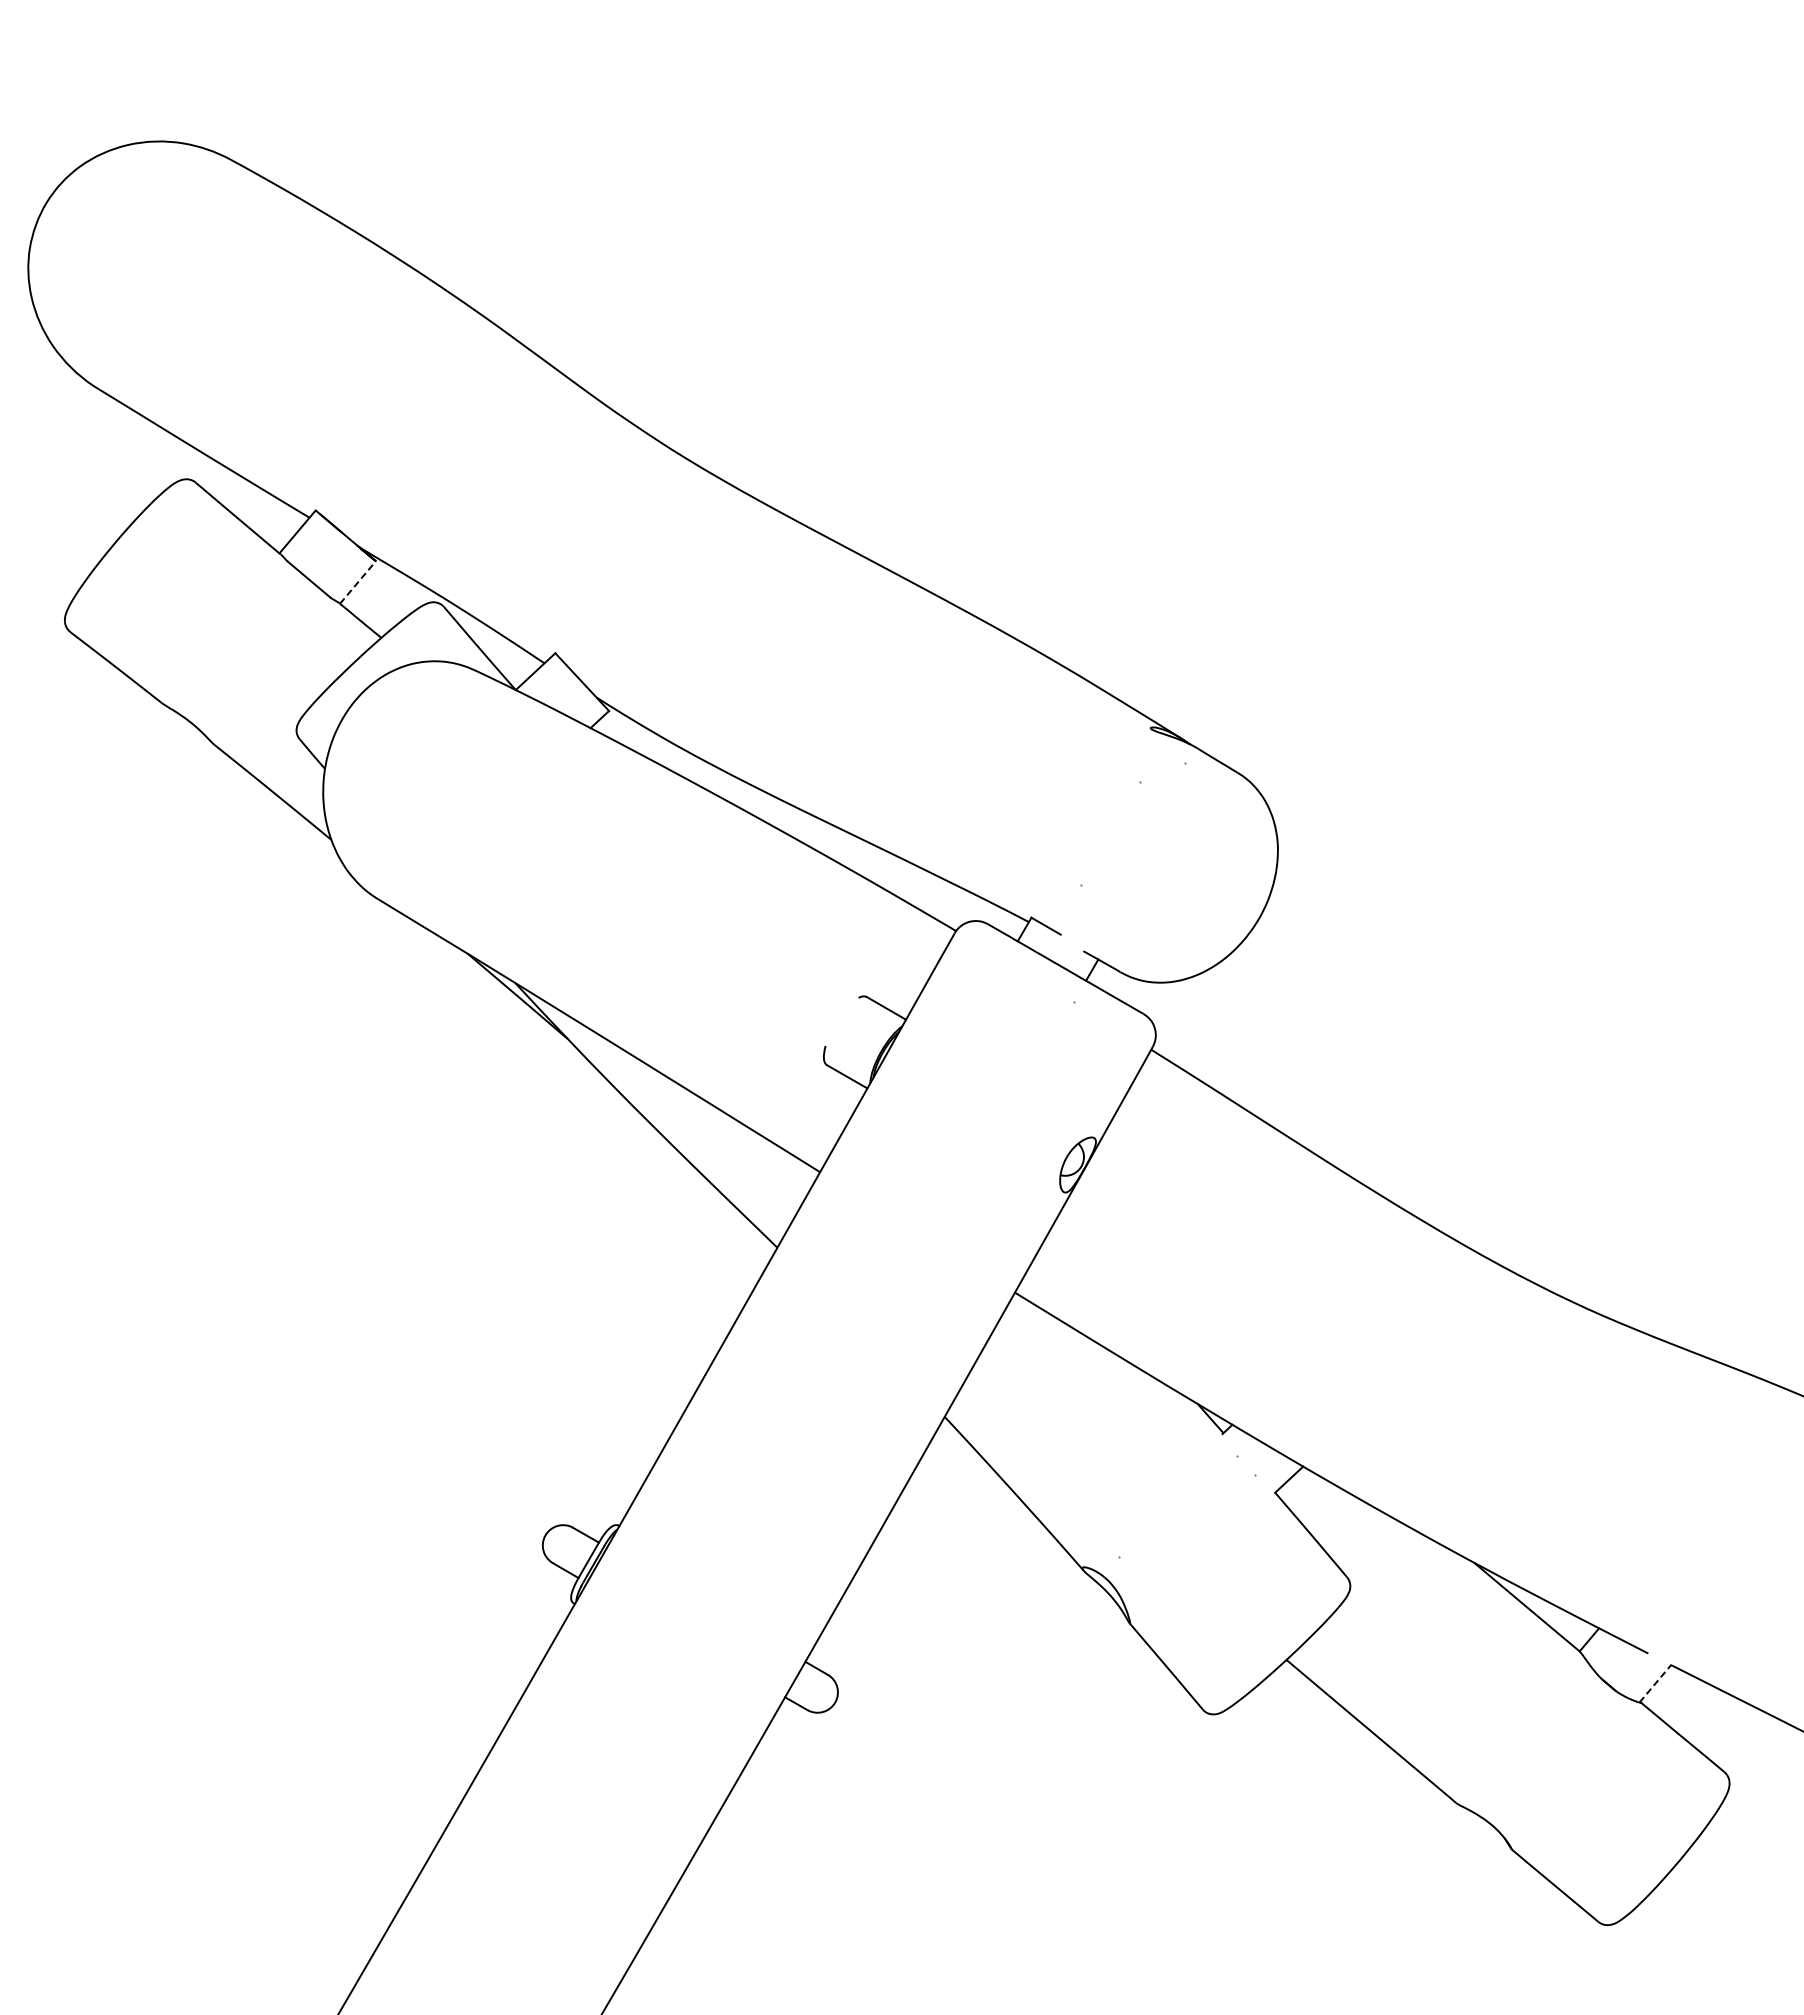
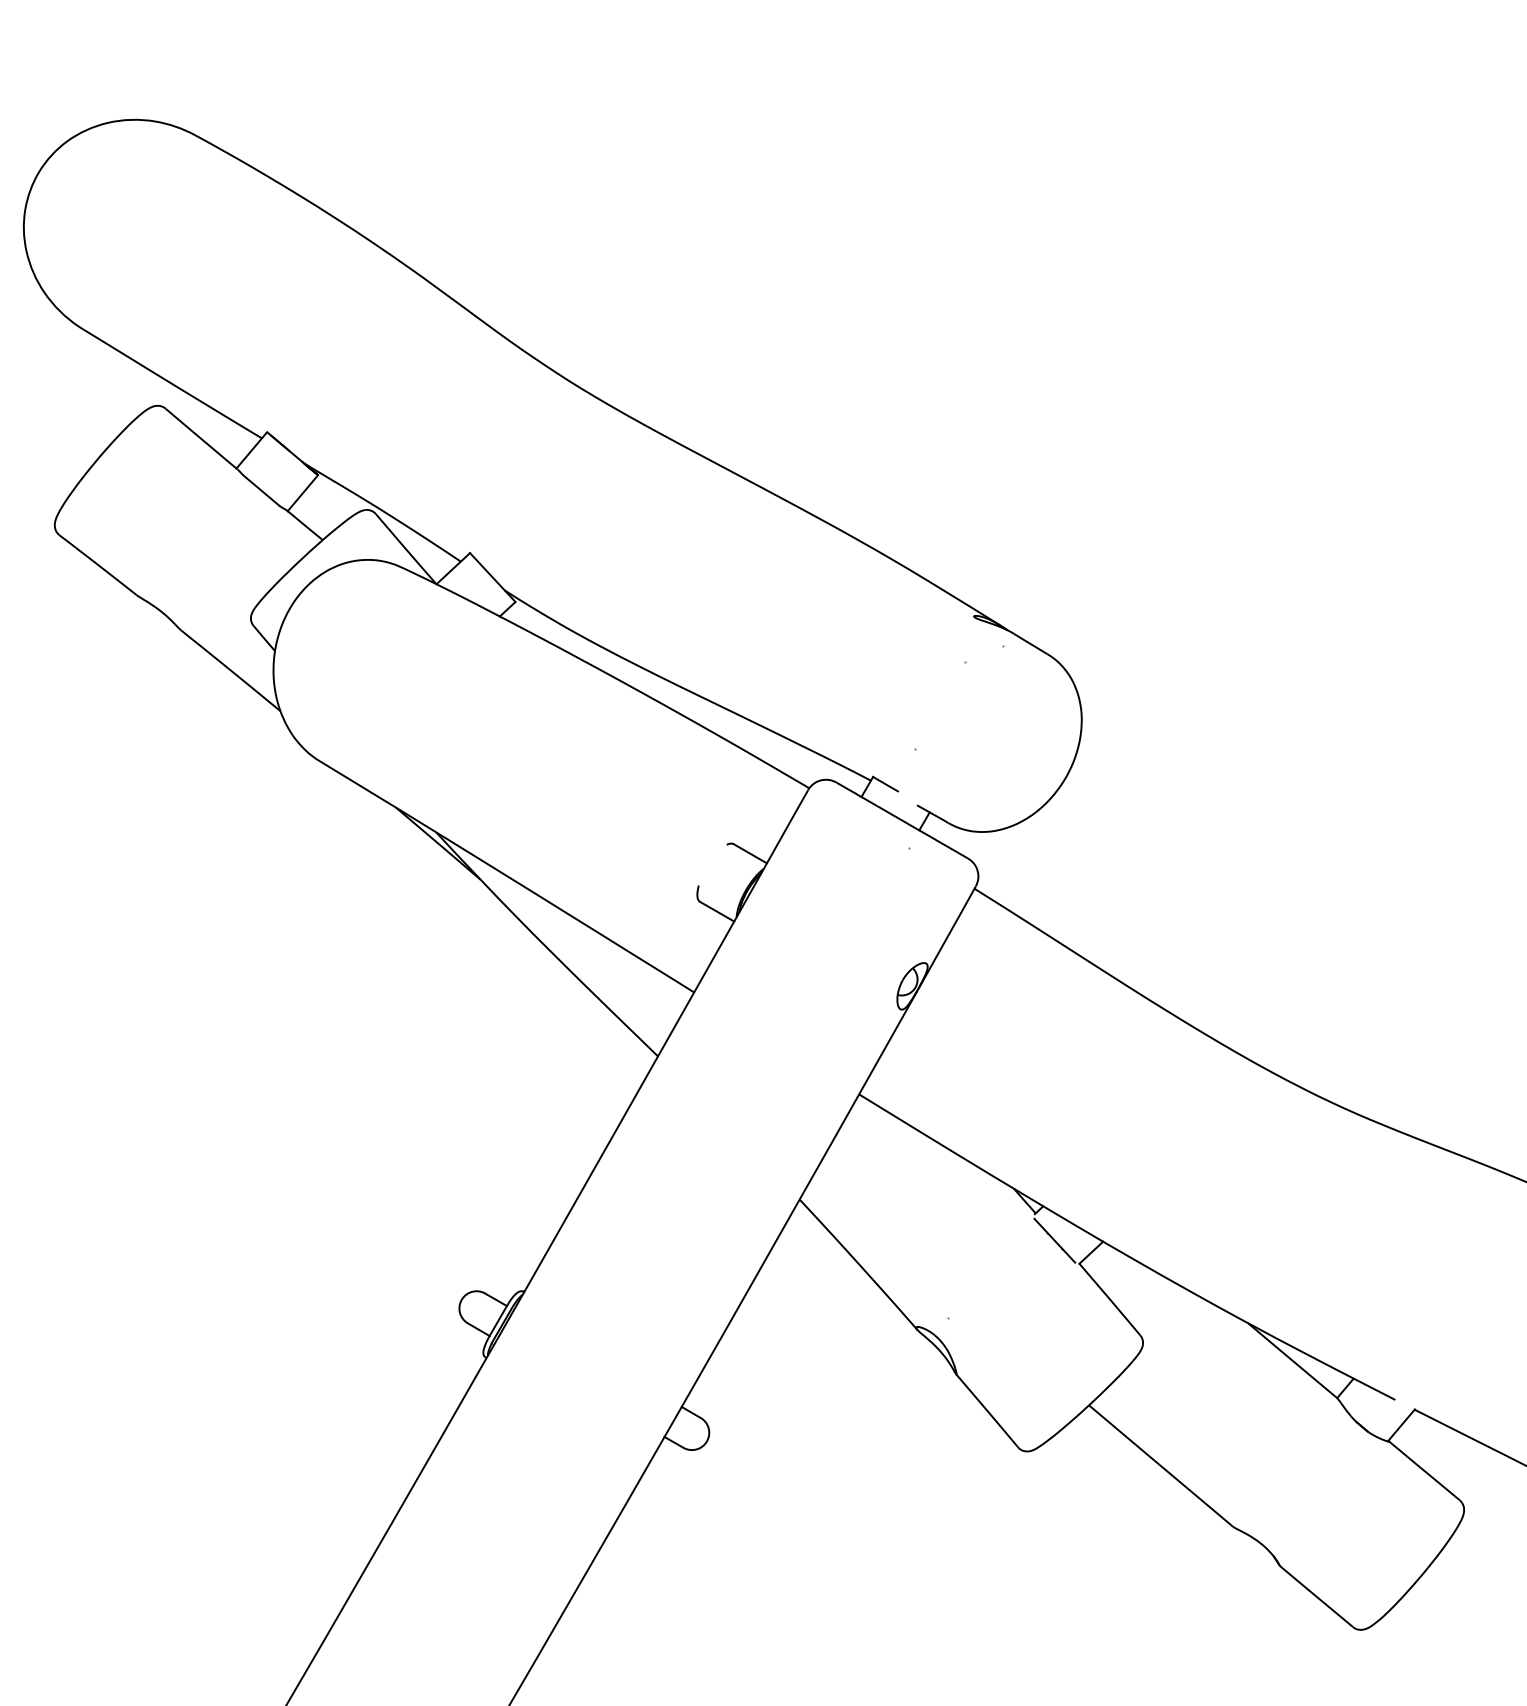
line: (357, 582) -> (302, 493), dashed -> solid
line: (1246, 1465) -> (1055, 1240), added
line: (1655, 1683) -> (1401, 1425), dashed -> solid

